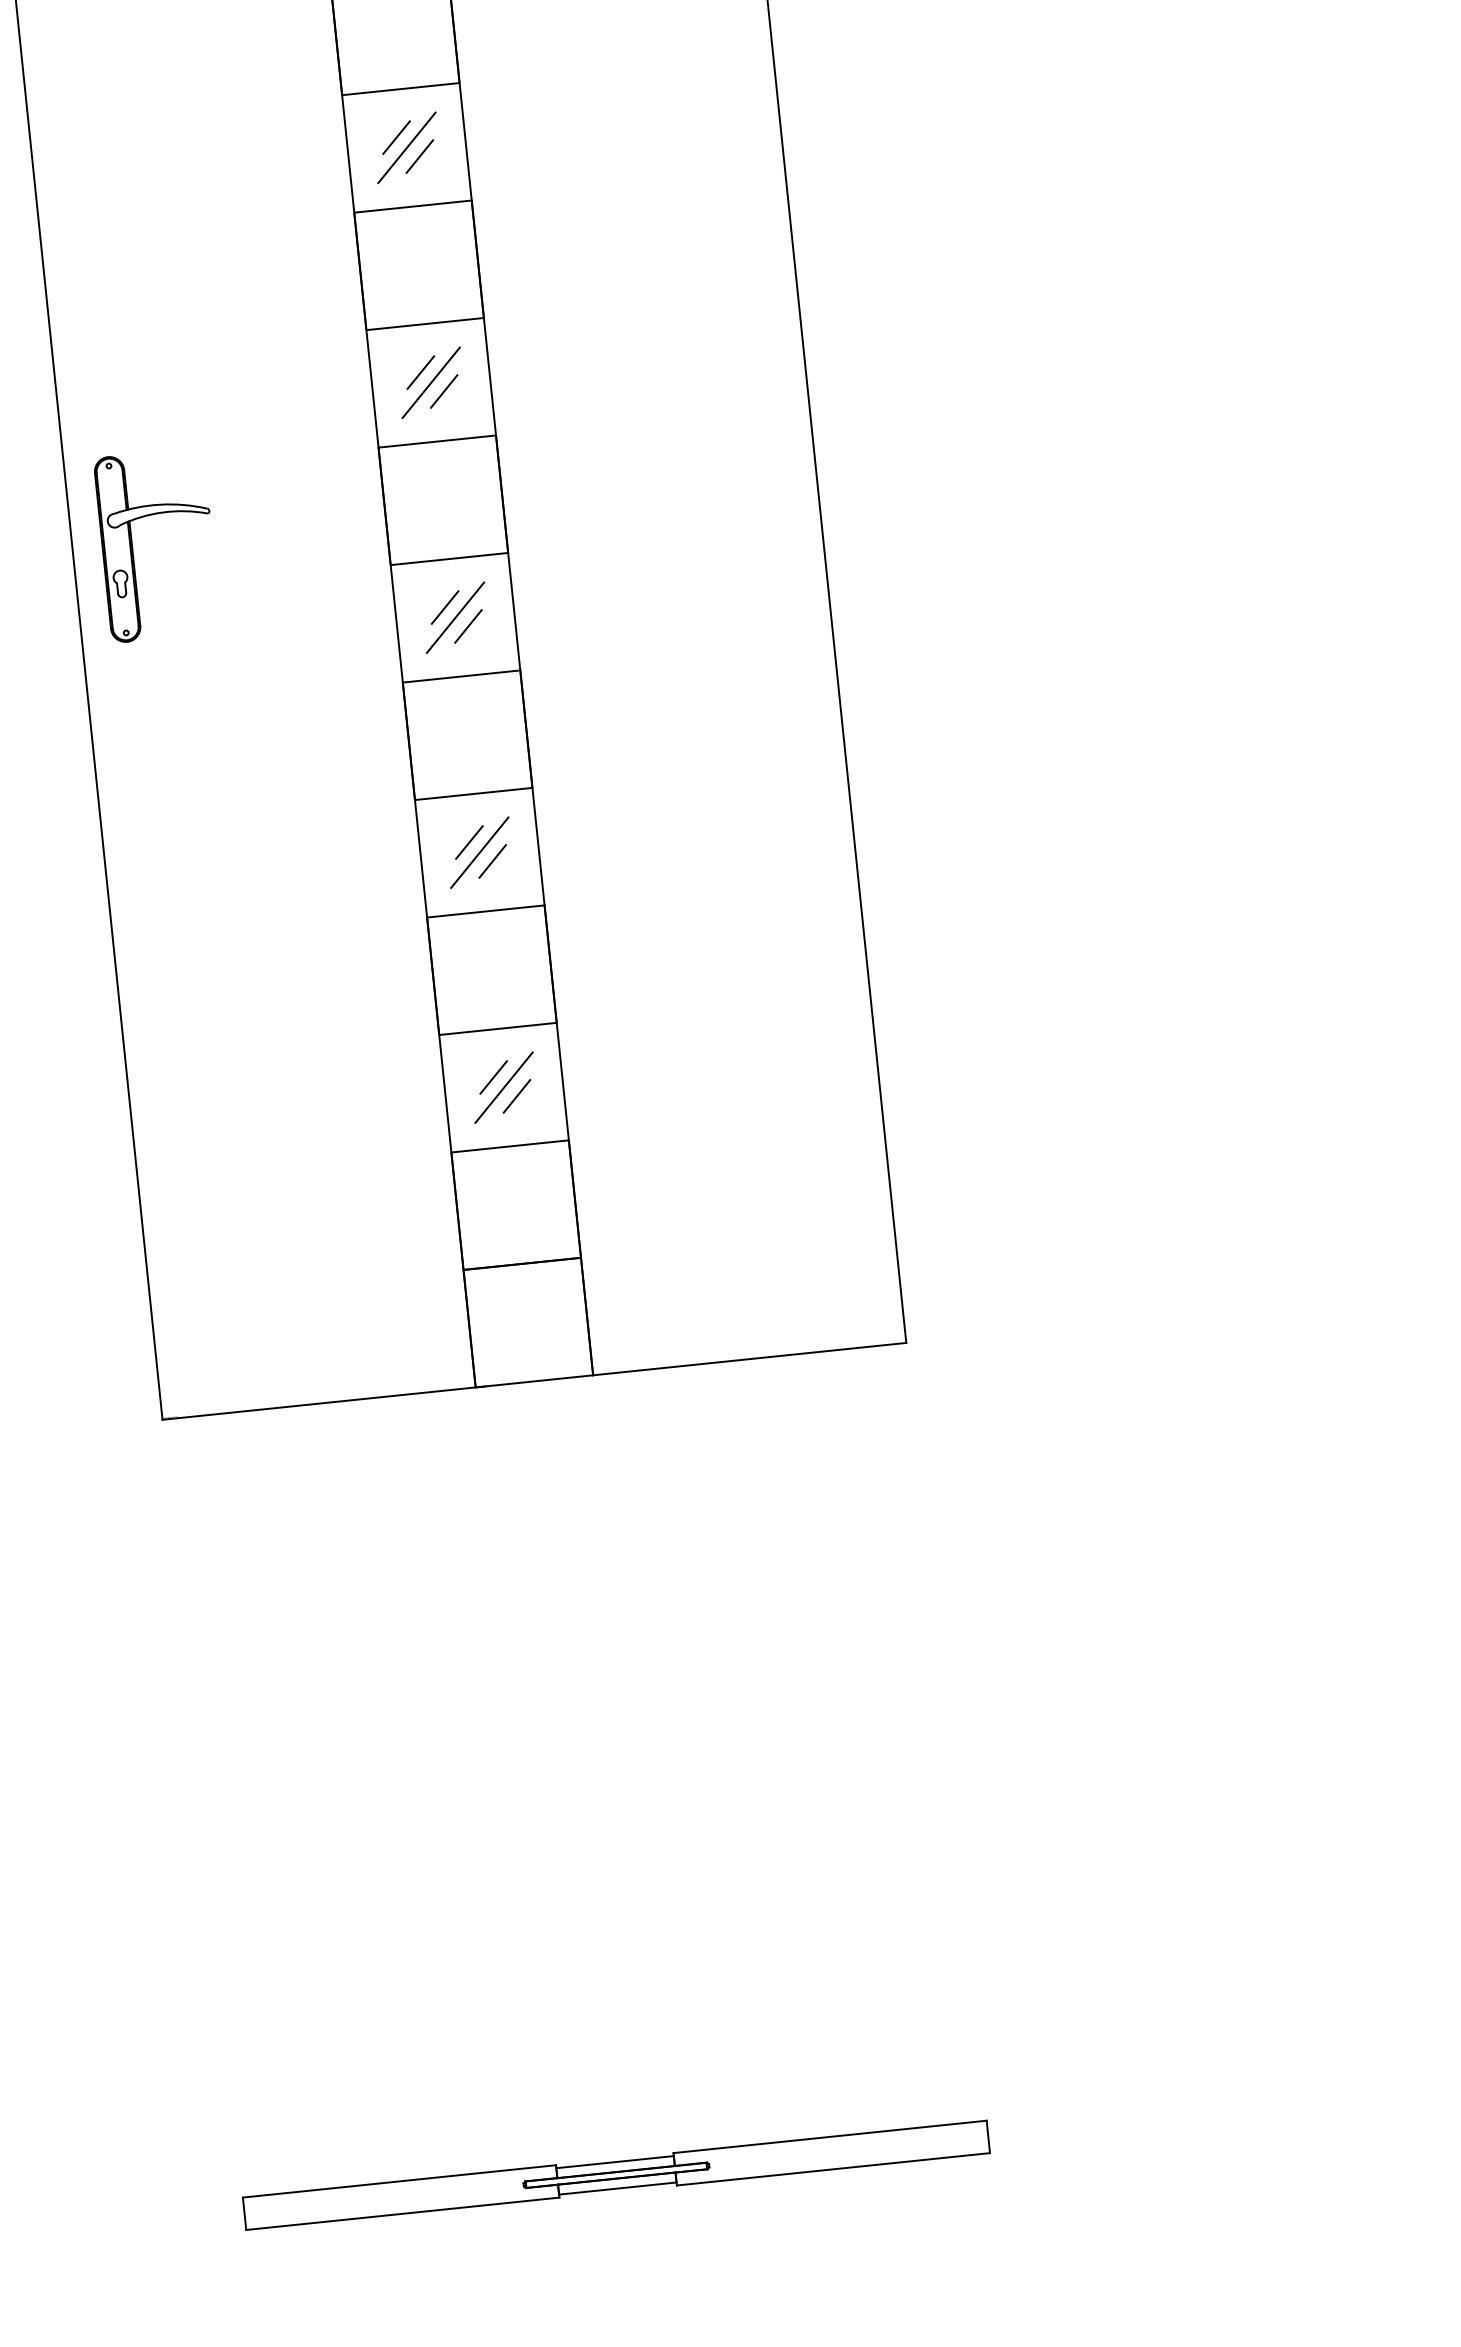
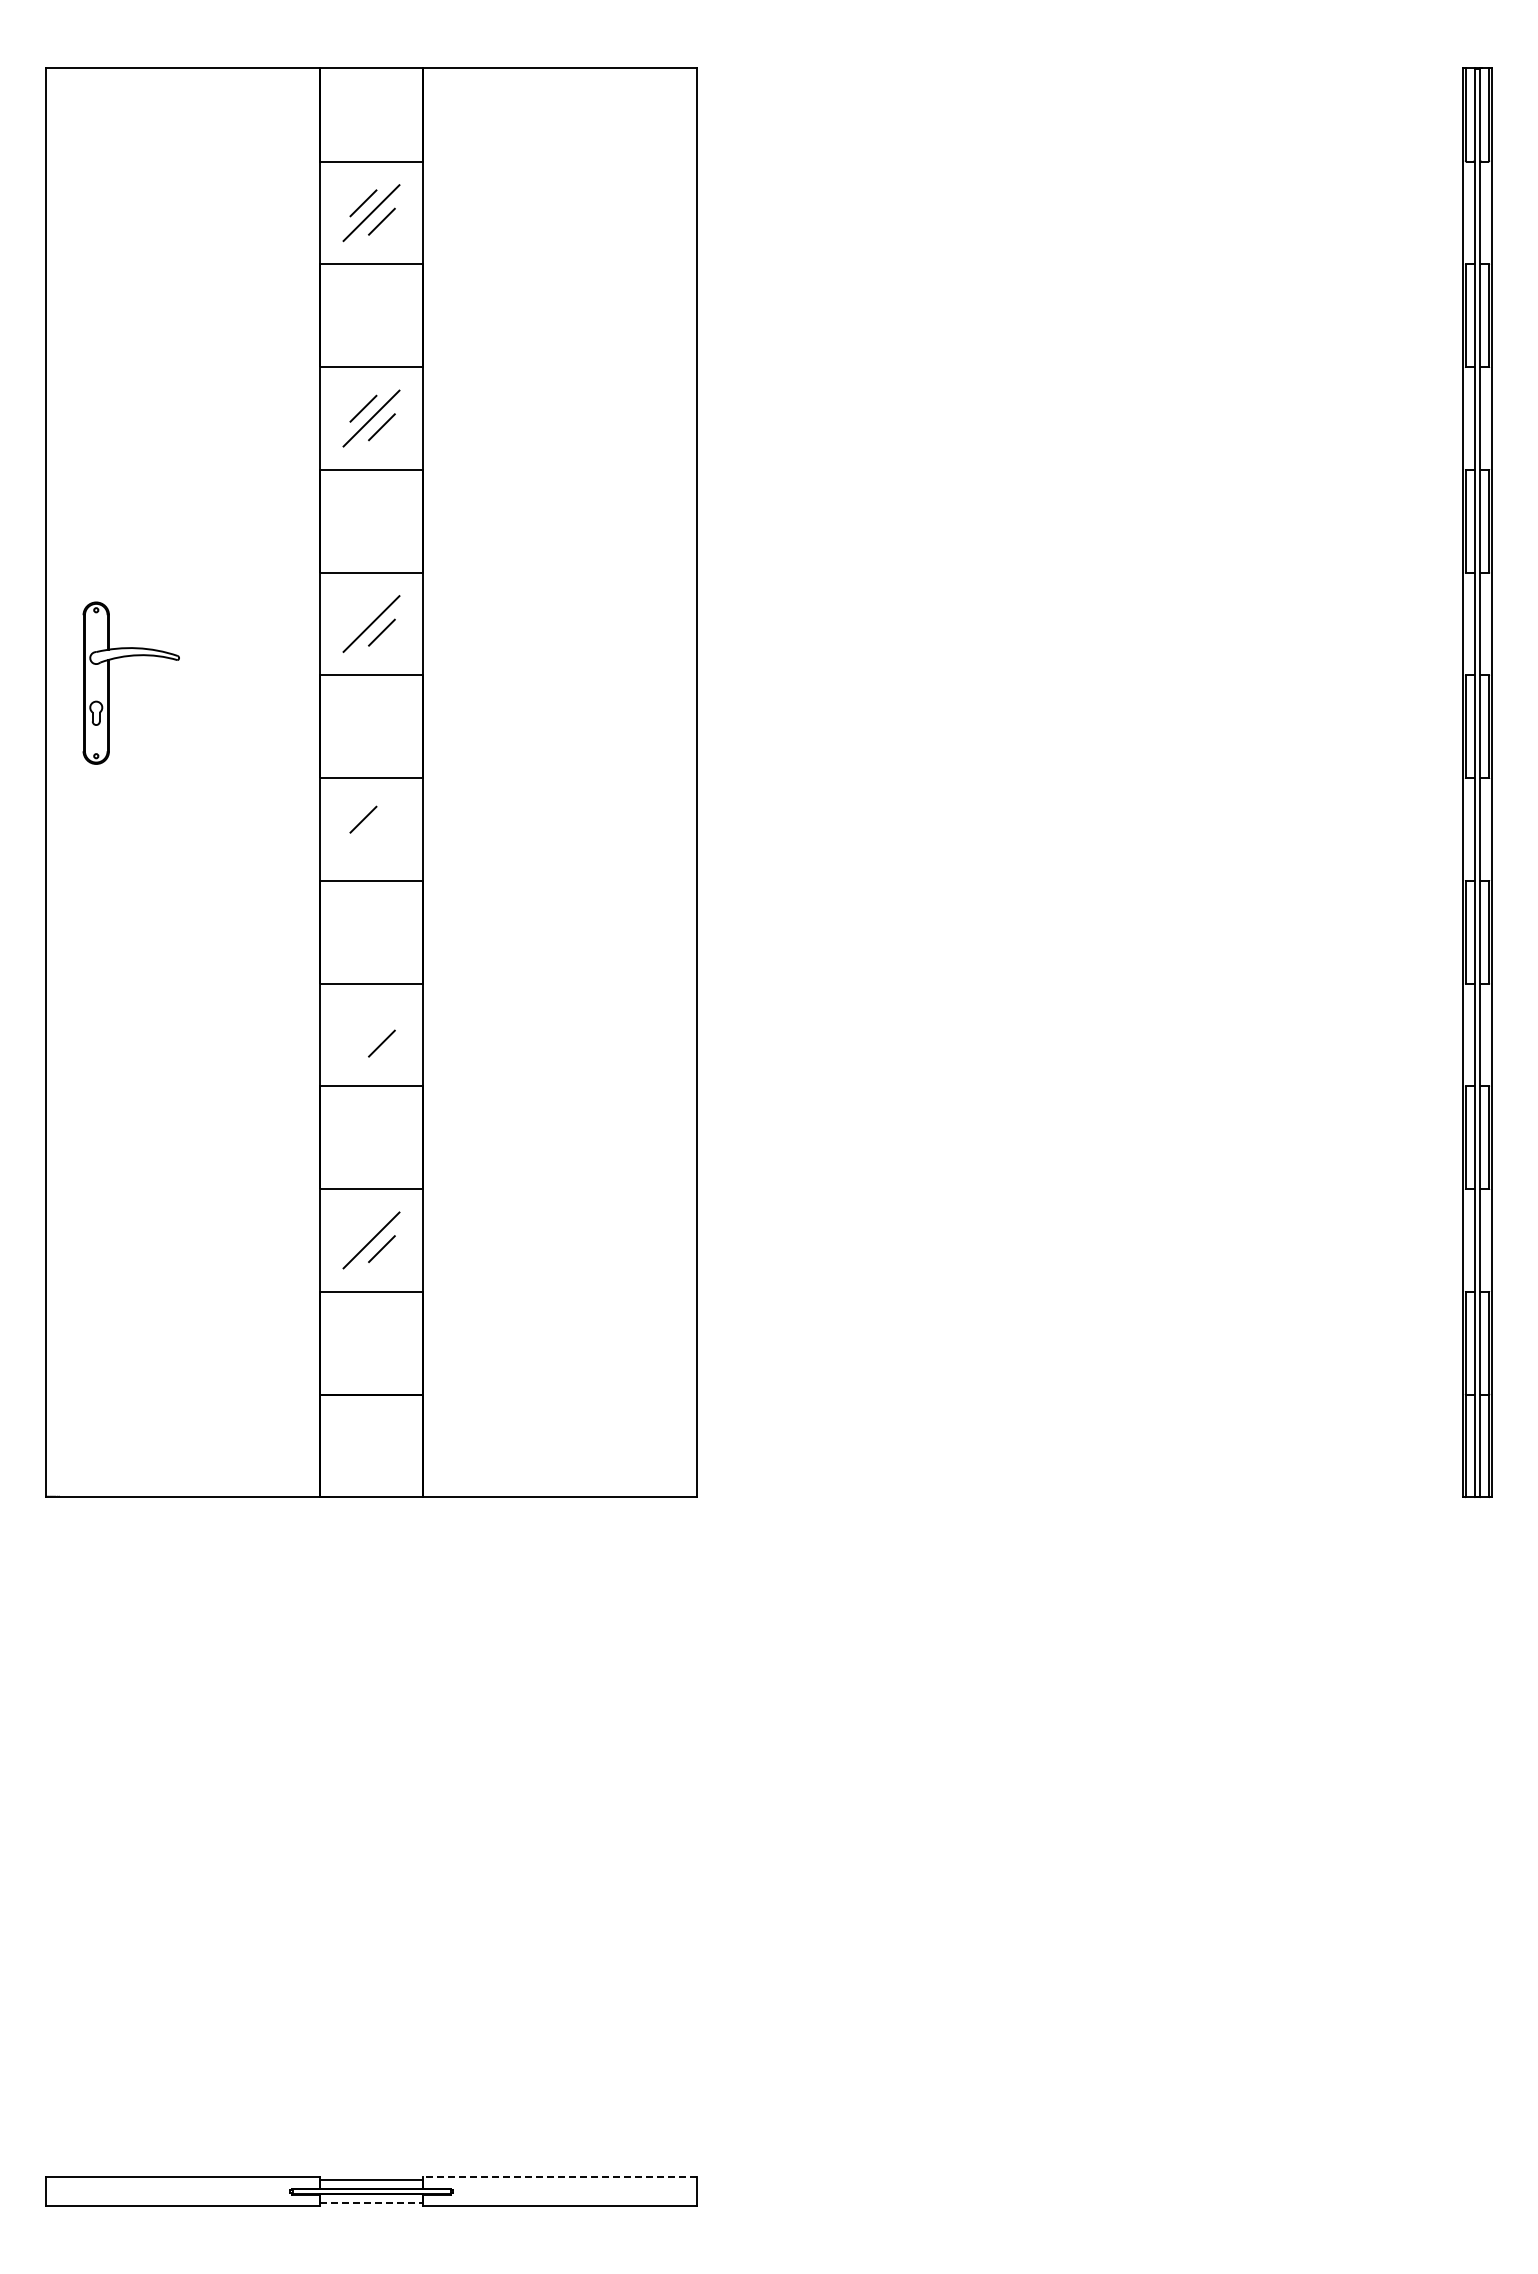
line: (420, 372) -> (363, 614), removed
part: (132, 547) -> (109, 682), moved
line: (455, 617) -> (371, 829), removed
line: (467, 626) -> (381, 838), removed
line: (469, 842) -> (363, 1025), removed
line: (479, 852) -> (371, 1034), removed
line: (493, 1077) -> (363, 1230), removed
line: (829, 2137) -> (559, 2177), solid -> dashed
line: (618, 2188) -> (372, 2203), solid -> dashed

